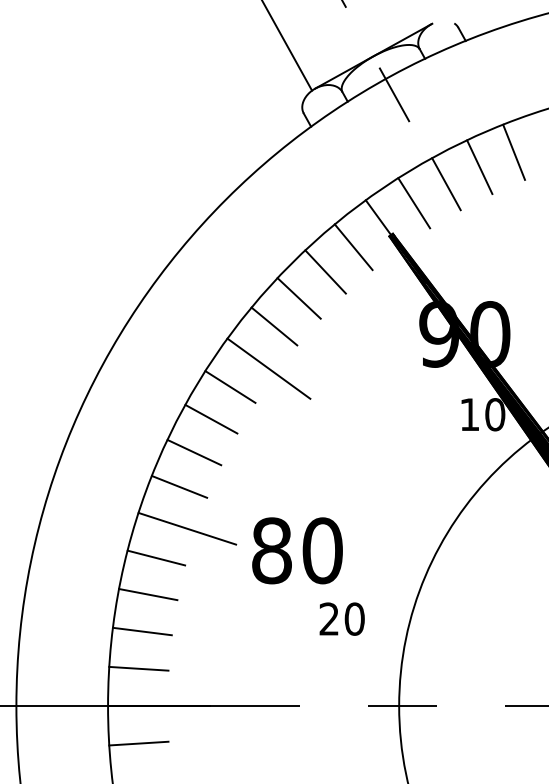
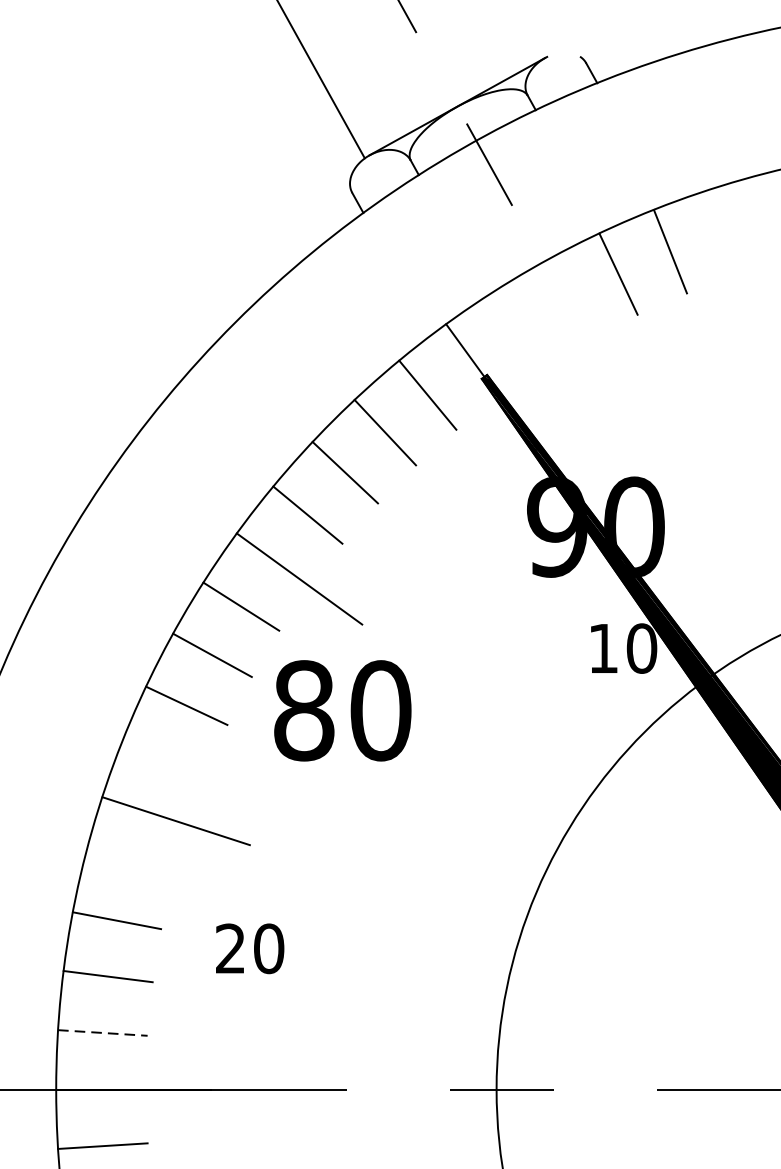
line: (446, 184) -> (568, 300), removed
line: (414, 203) -> (519, 329), removed
line: (179, 486) -> (164, 757), removed
text: (297, 550) -> (342, 710), moved
line: (156, 557) -> (129, 864), removed
text: (341, 618) -> (249, 947), moved
line: (138, 668) -> (102, 1032), solid -> dashed

